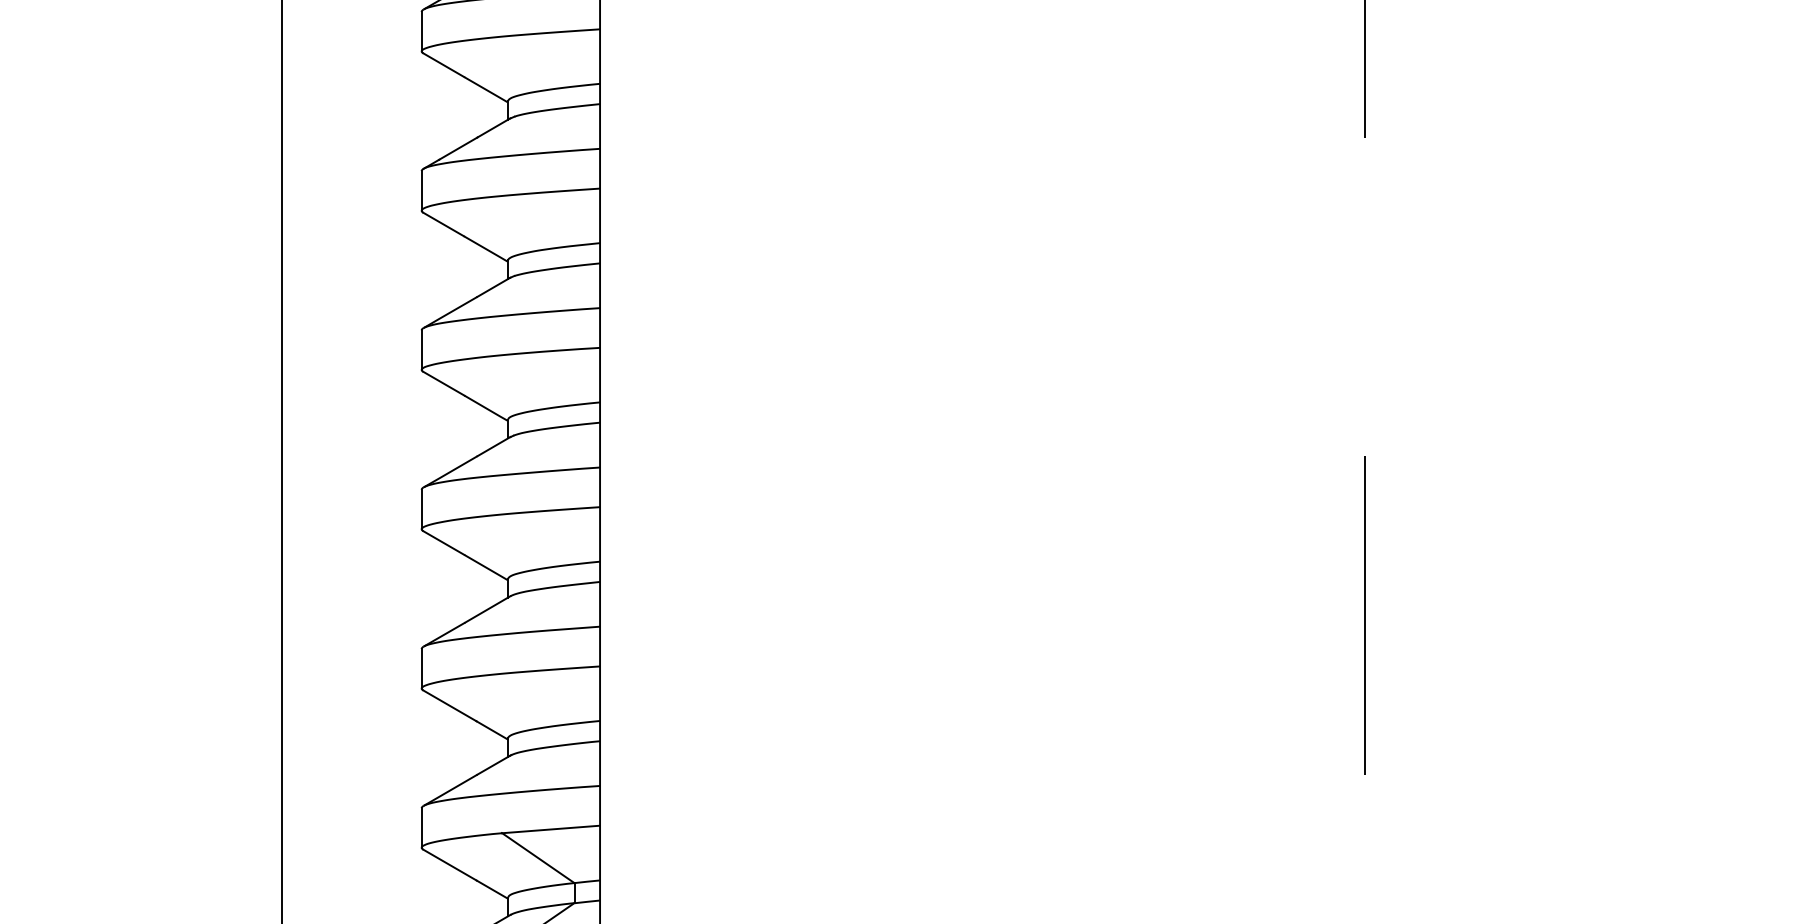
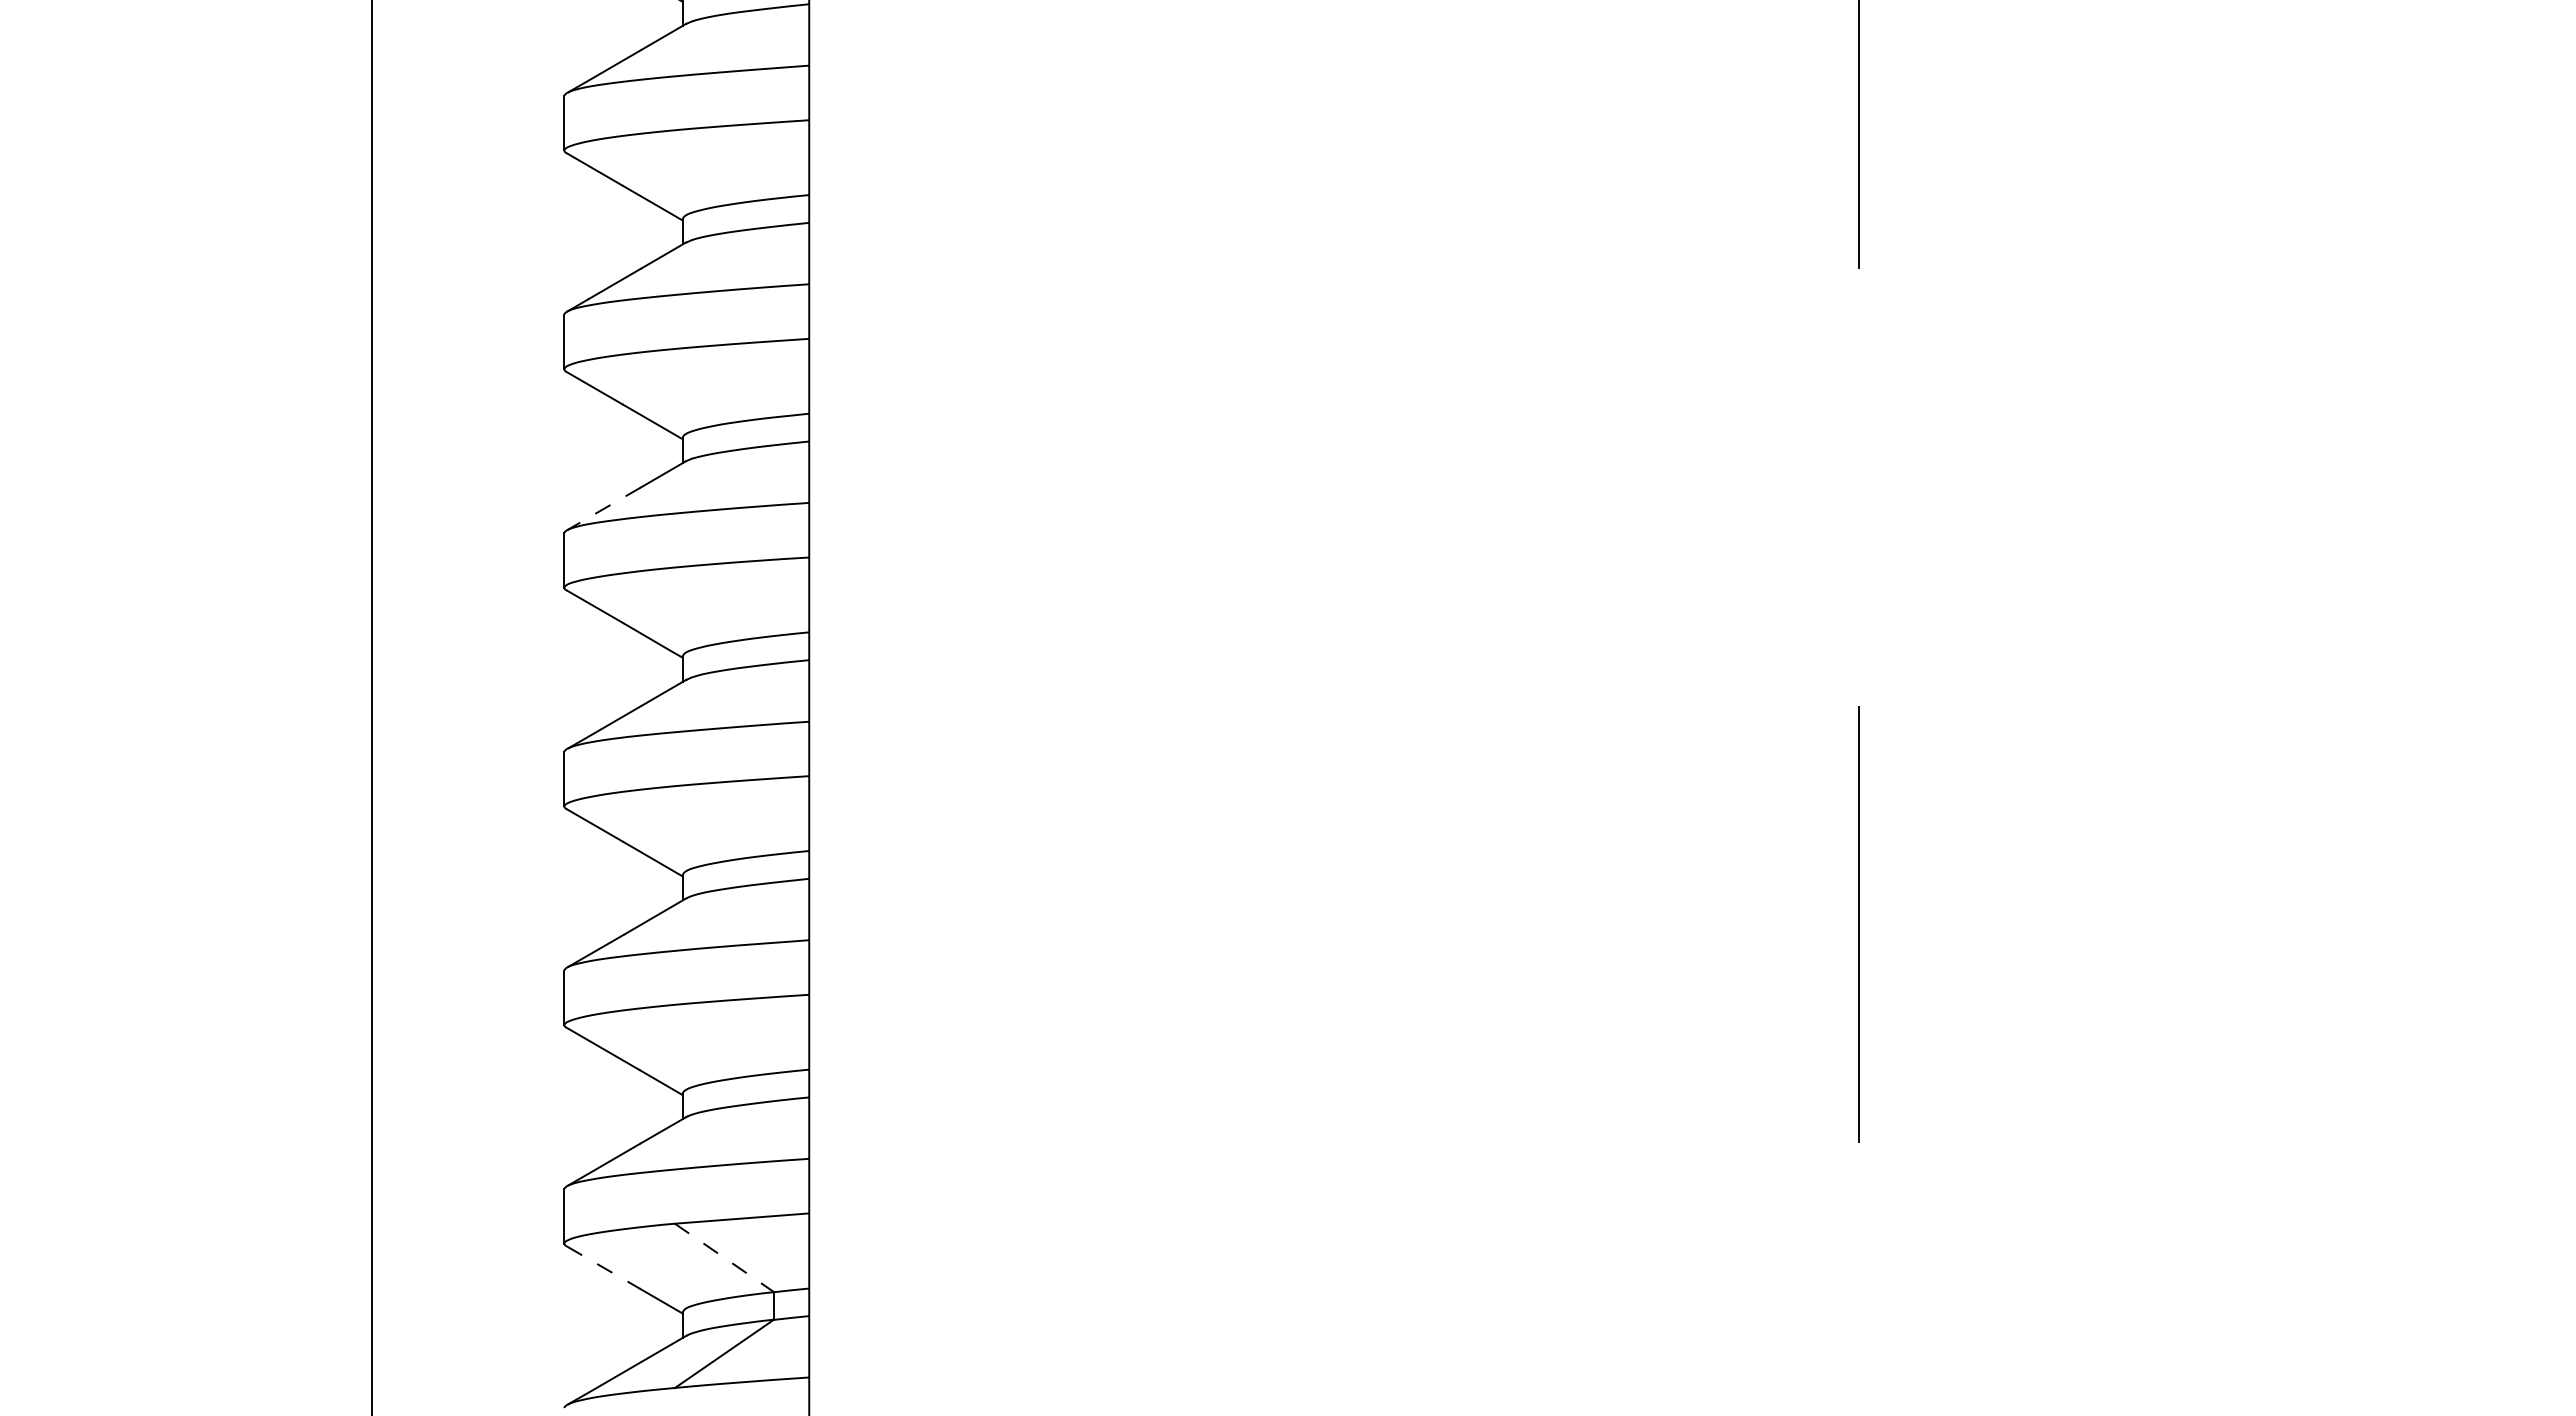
line: (449, 312) -> (602, 509), solid -> dashed
line: (538, 858) -> (724, 1258), solid -> dashed
line: (450, 865) -> (603, 1267), solid -> dashed

